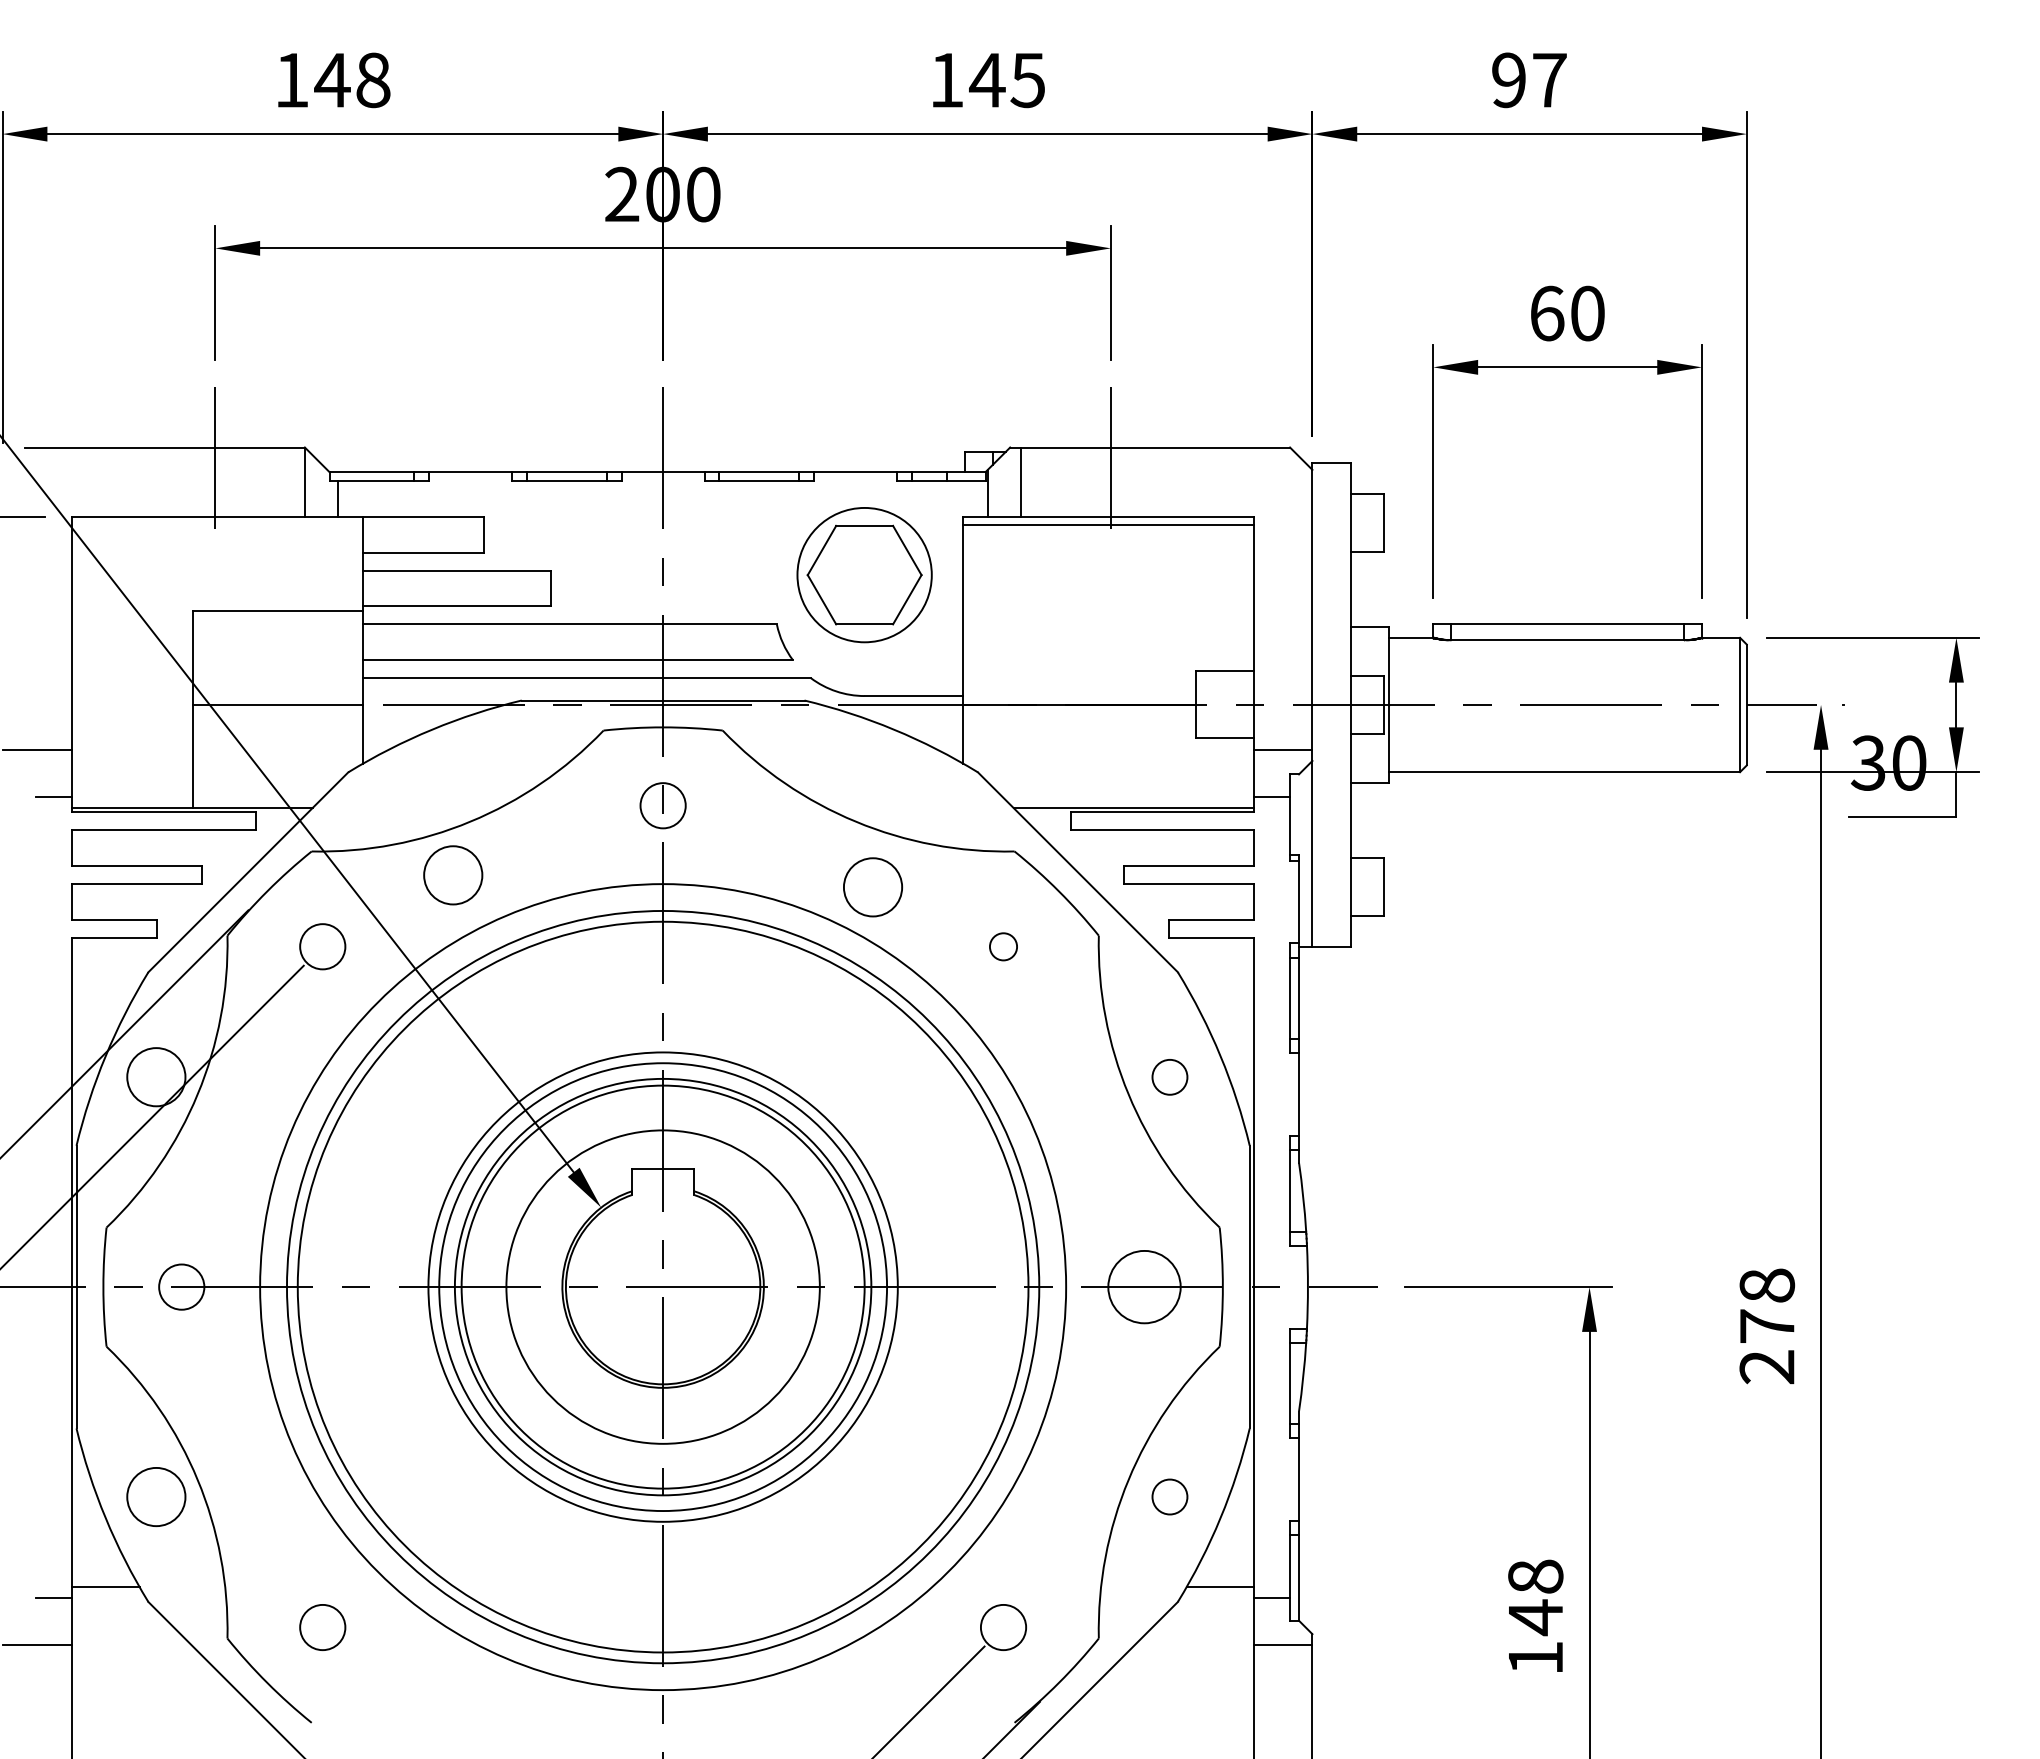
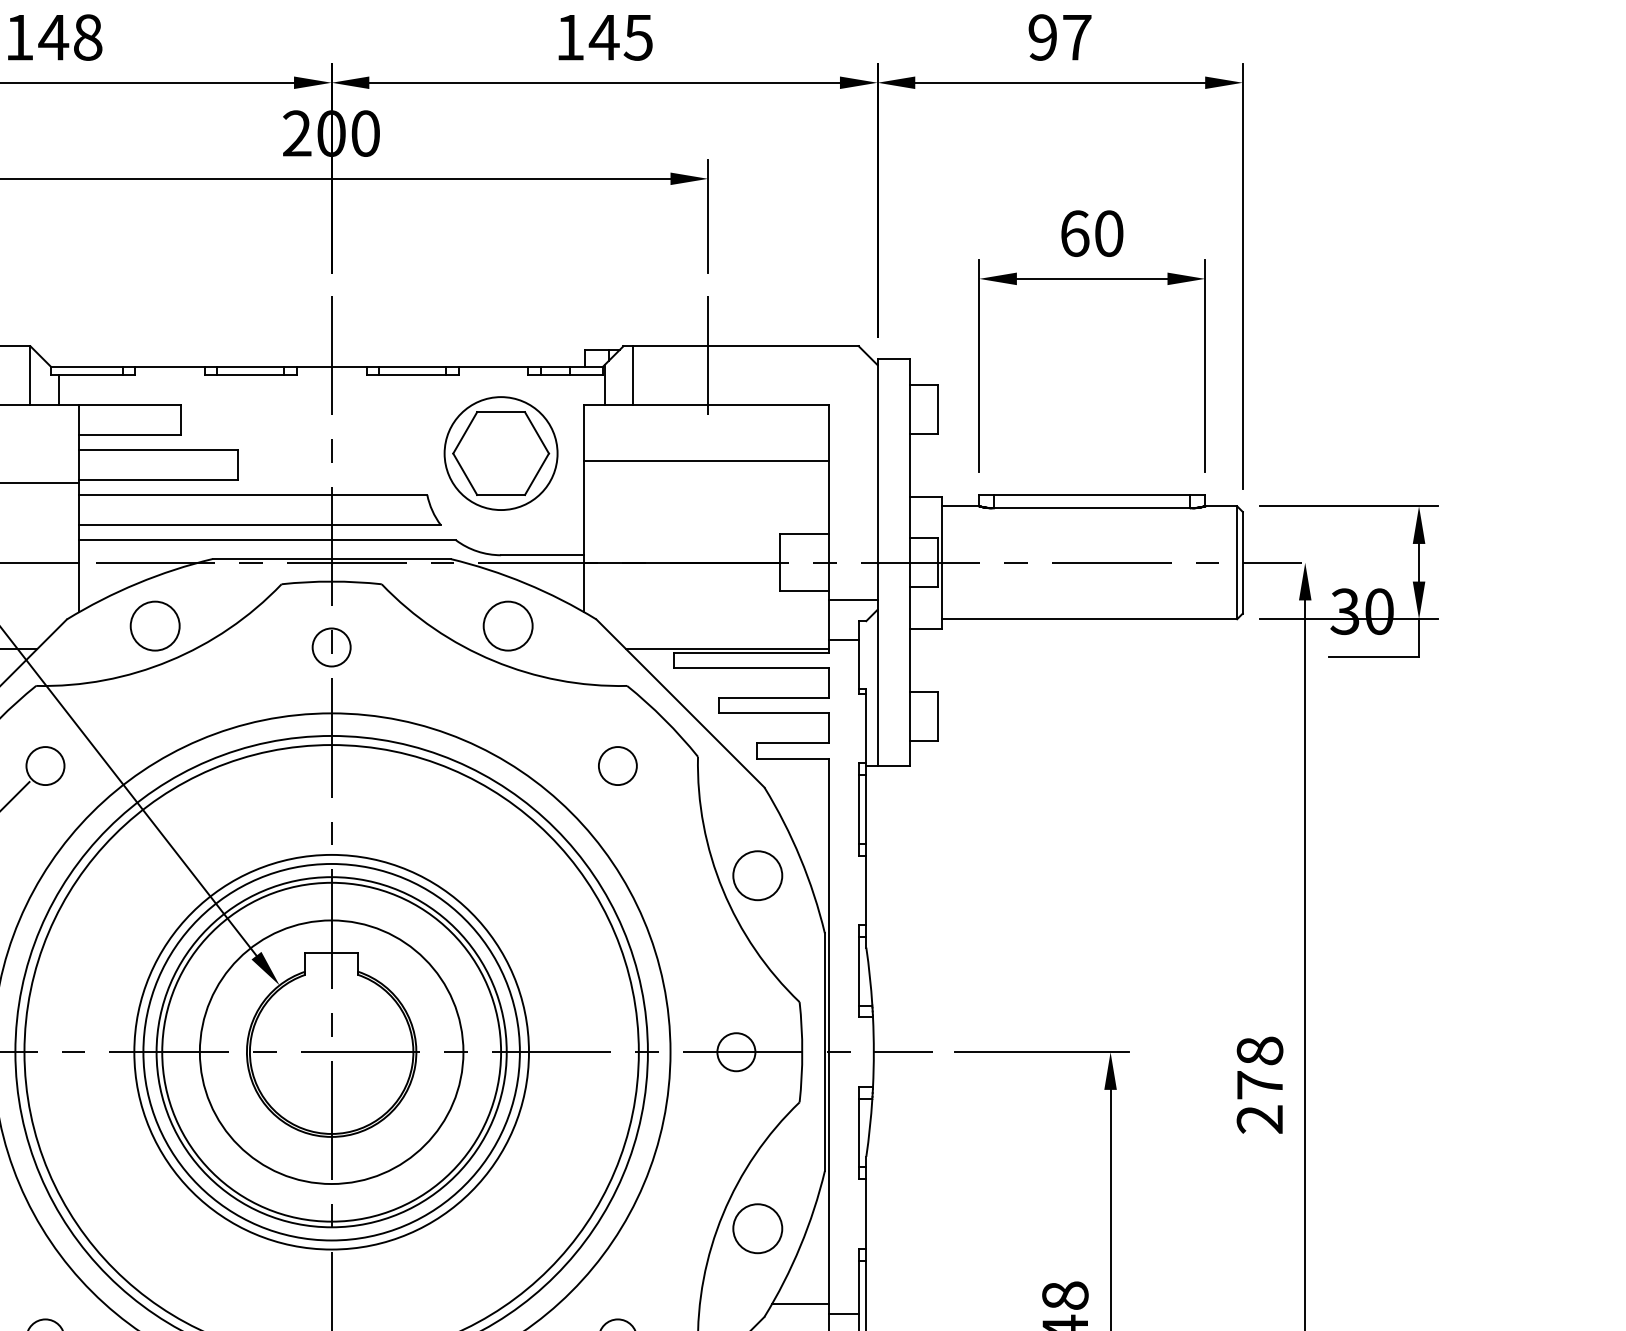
line: (1108, 524) -> (706, 460), moved
circle: (453, 875) -> (155, 626), moved
circle: (873, 887) -> (508, 626), moved
circle: (1003, 946) -> (617, 765), size x1.67
circle: (1169, 1077) -> (757, 875), size x1.67
circle: (1144, 1286) -> (736, 1051), size x0.62
circle: (1169, 1496) -> (757, 1228), size x1.67

